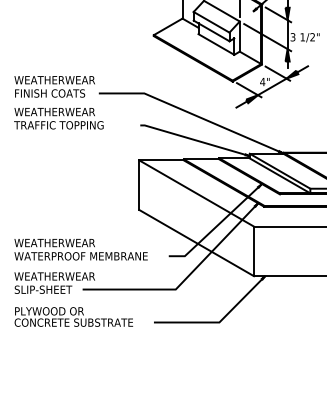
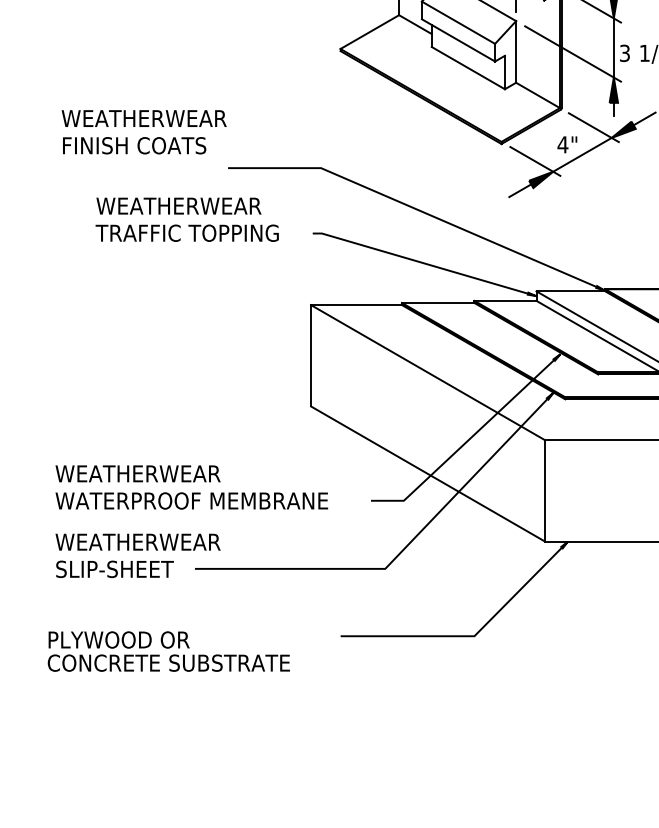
text: (54, 86) -> (143, 131), moved
text: (58, 118) -> (186, 219), moved
text: (73, 316) -> (168, 650), moved

